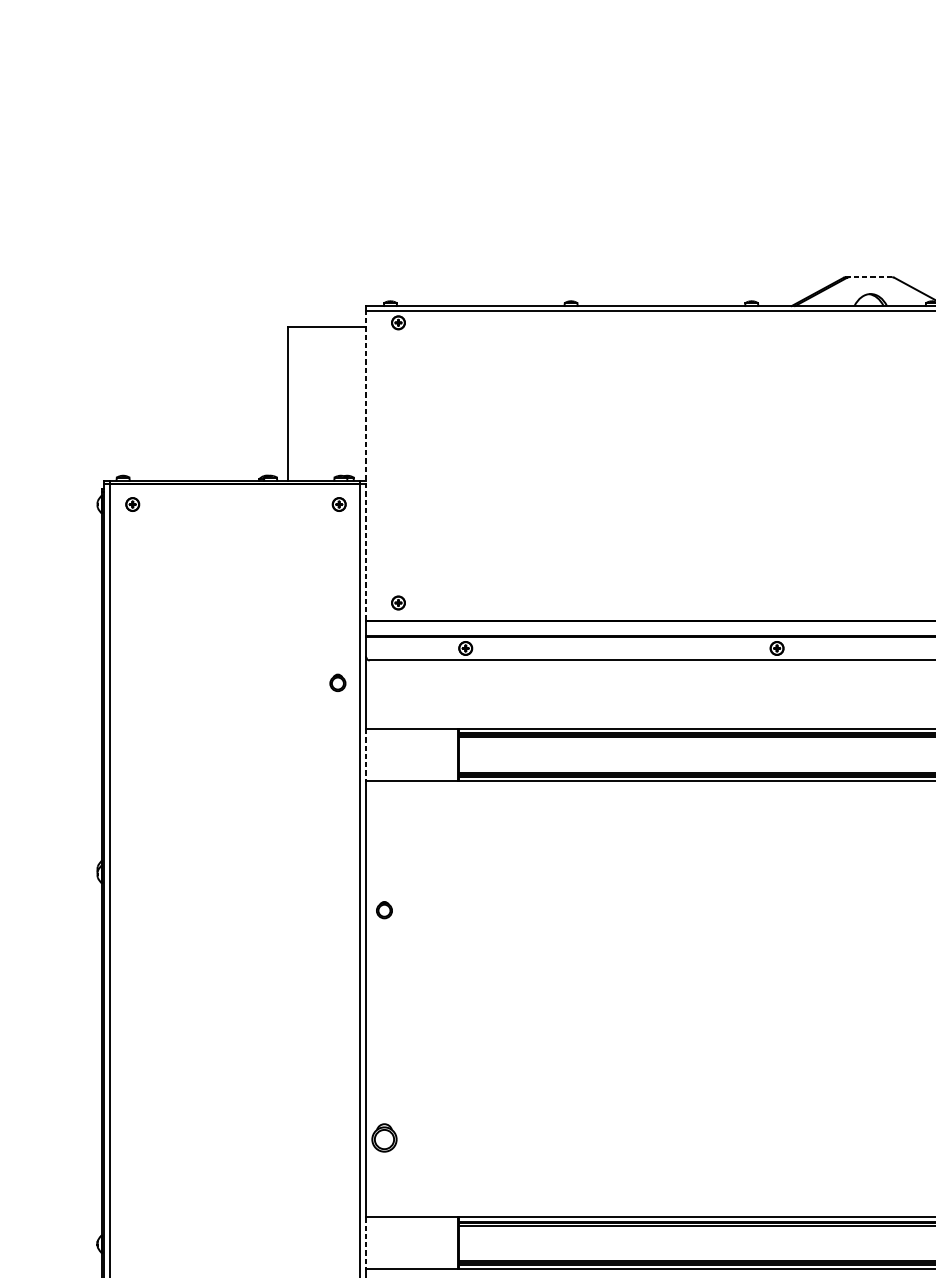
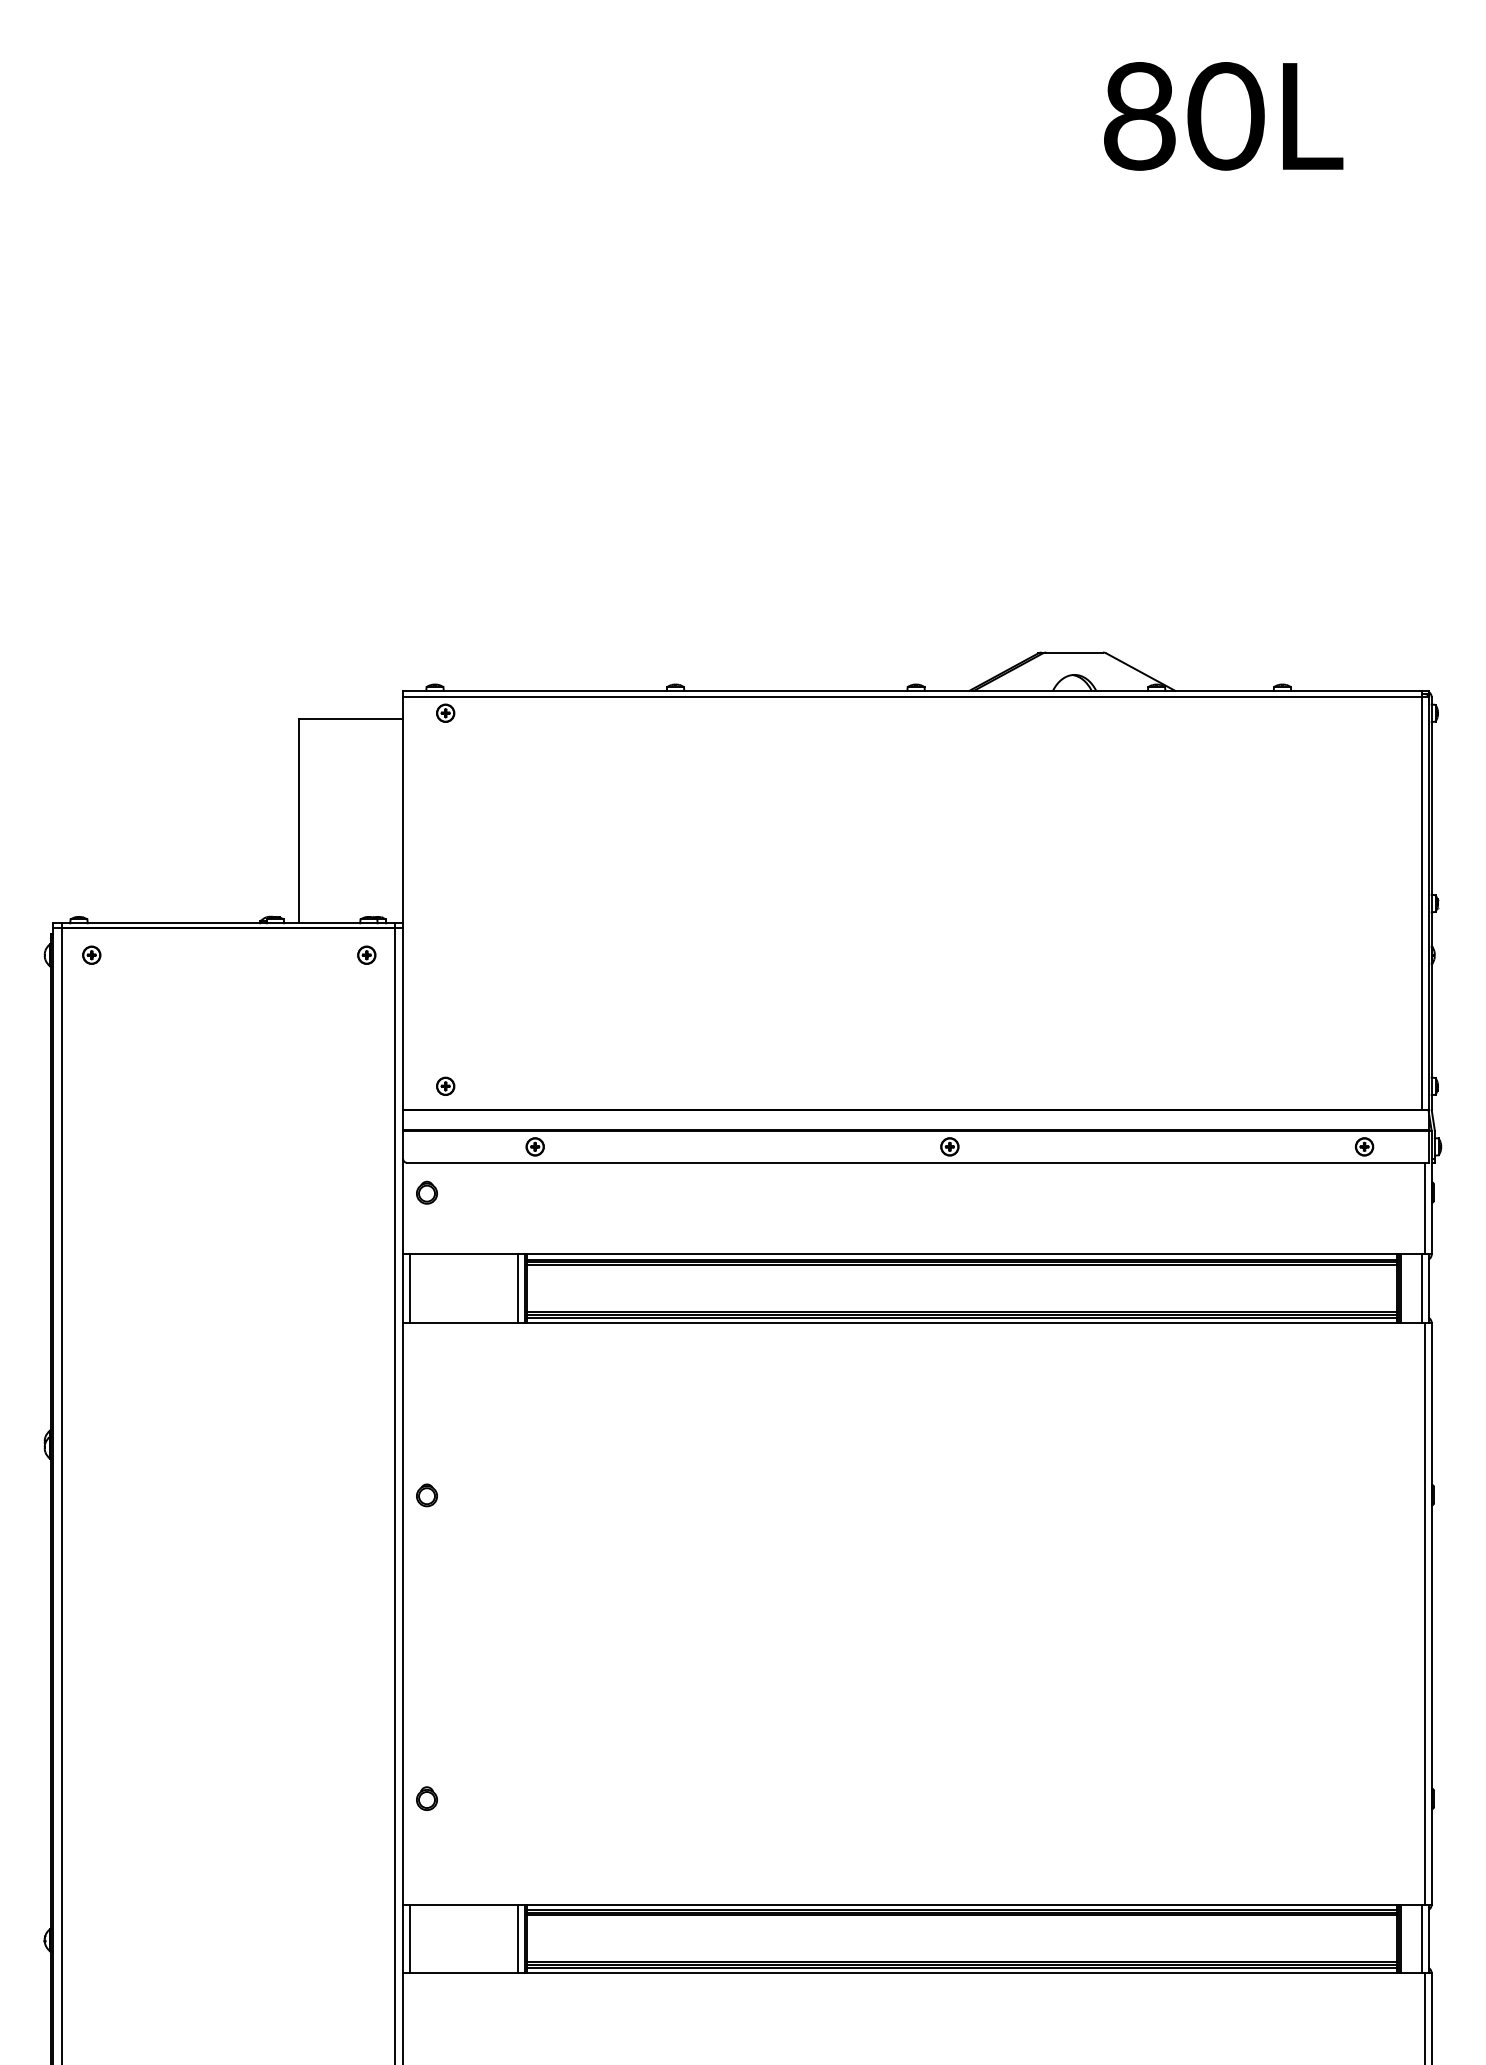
line: (870, 277) -> (1074, 652), dashed -> solid
line: (366, 465) -> (403, 903), dashed -> solid
part: (337, 682) -> (426, 1192), moved
line: (372, 754) -> (410, 1288), added
line: (452, 754) -> (517, 1288), added
line: (366, 755) -> (403, 1289), dashed -> solid
part: (384, 1137) -> (426, 1798), size x0.62
line: (372, 1242) -> (410, 1938), added
line: (452, 1242) -> (517, 1938), added
line: (366, 1243) -> (403, 1939), dashed -> solid

